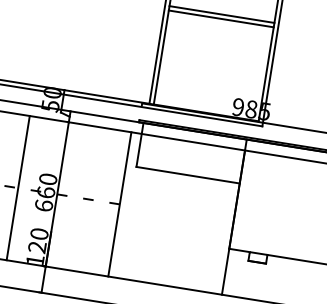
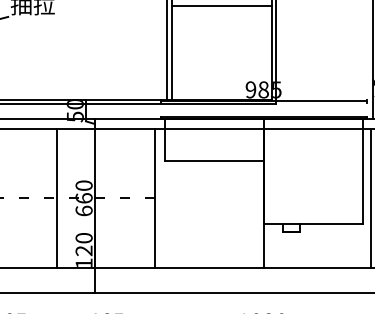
line: (220, 18) -> (221, 9), removed

